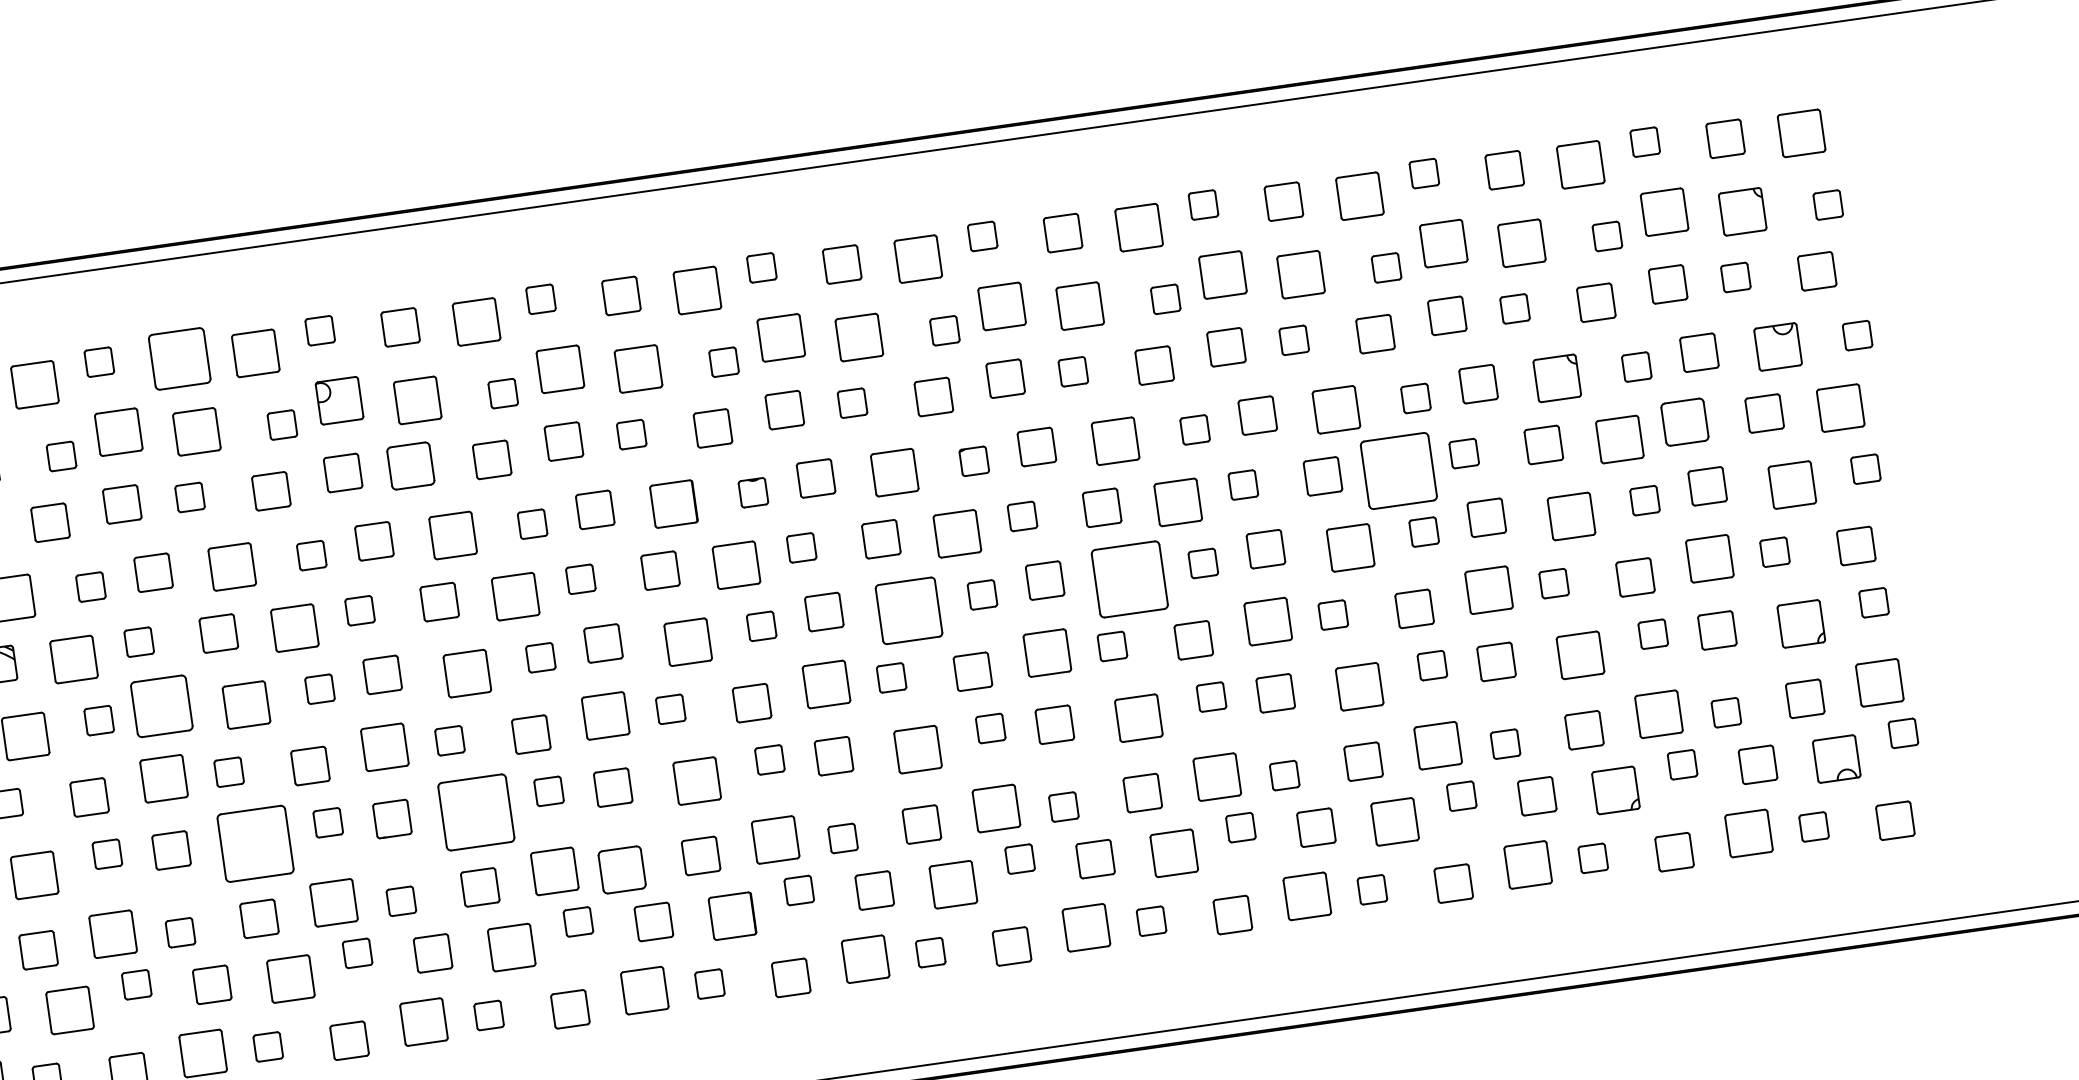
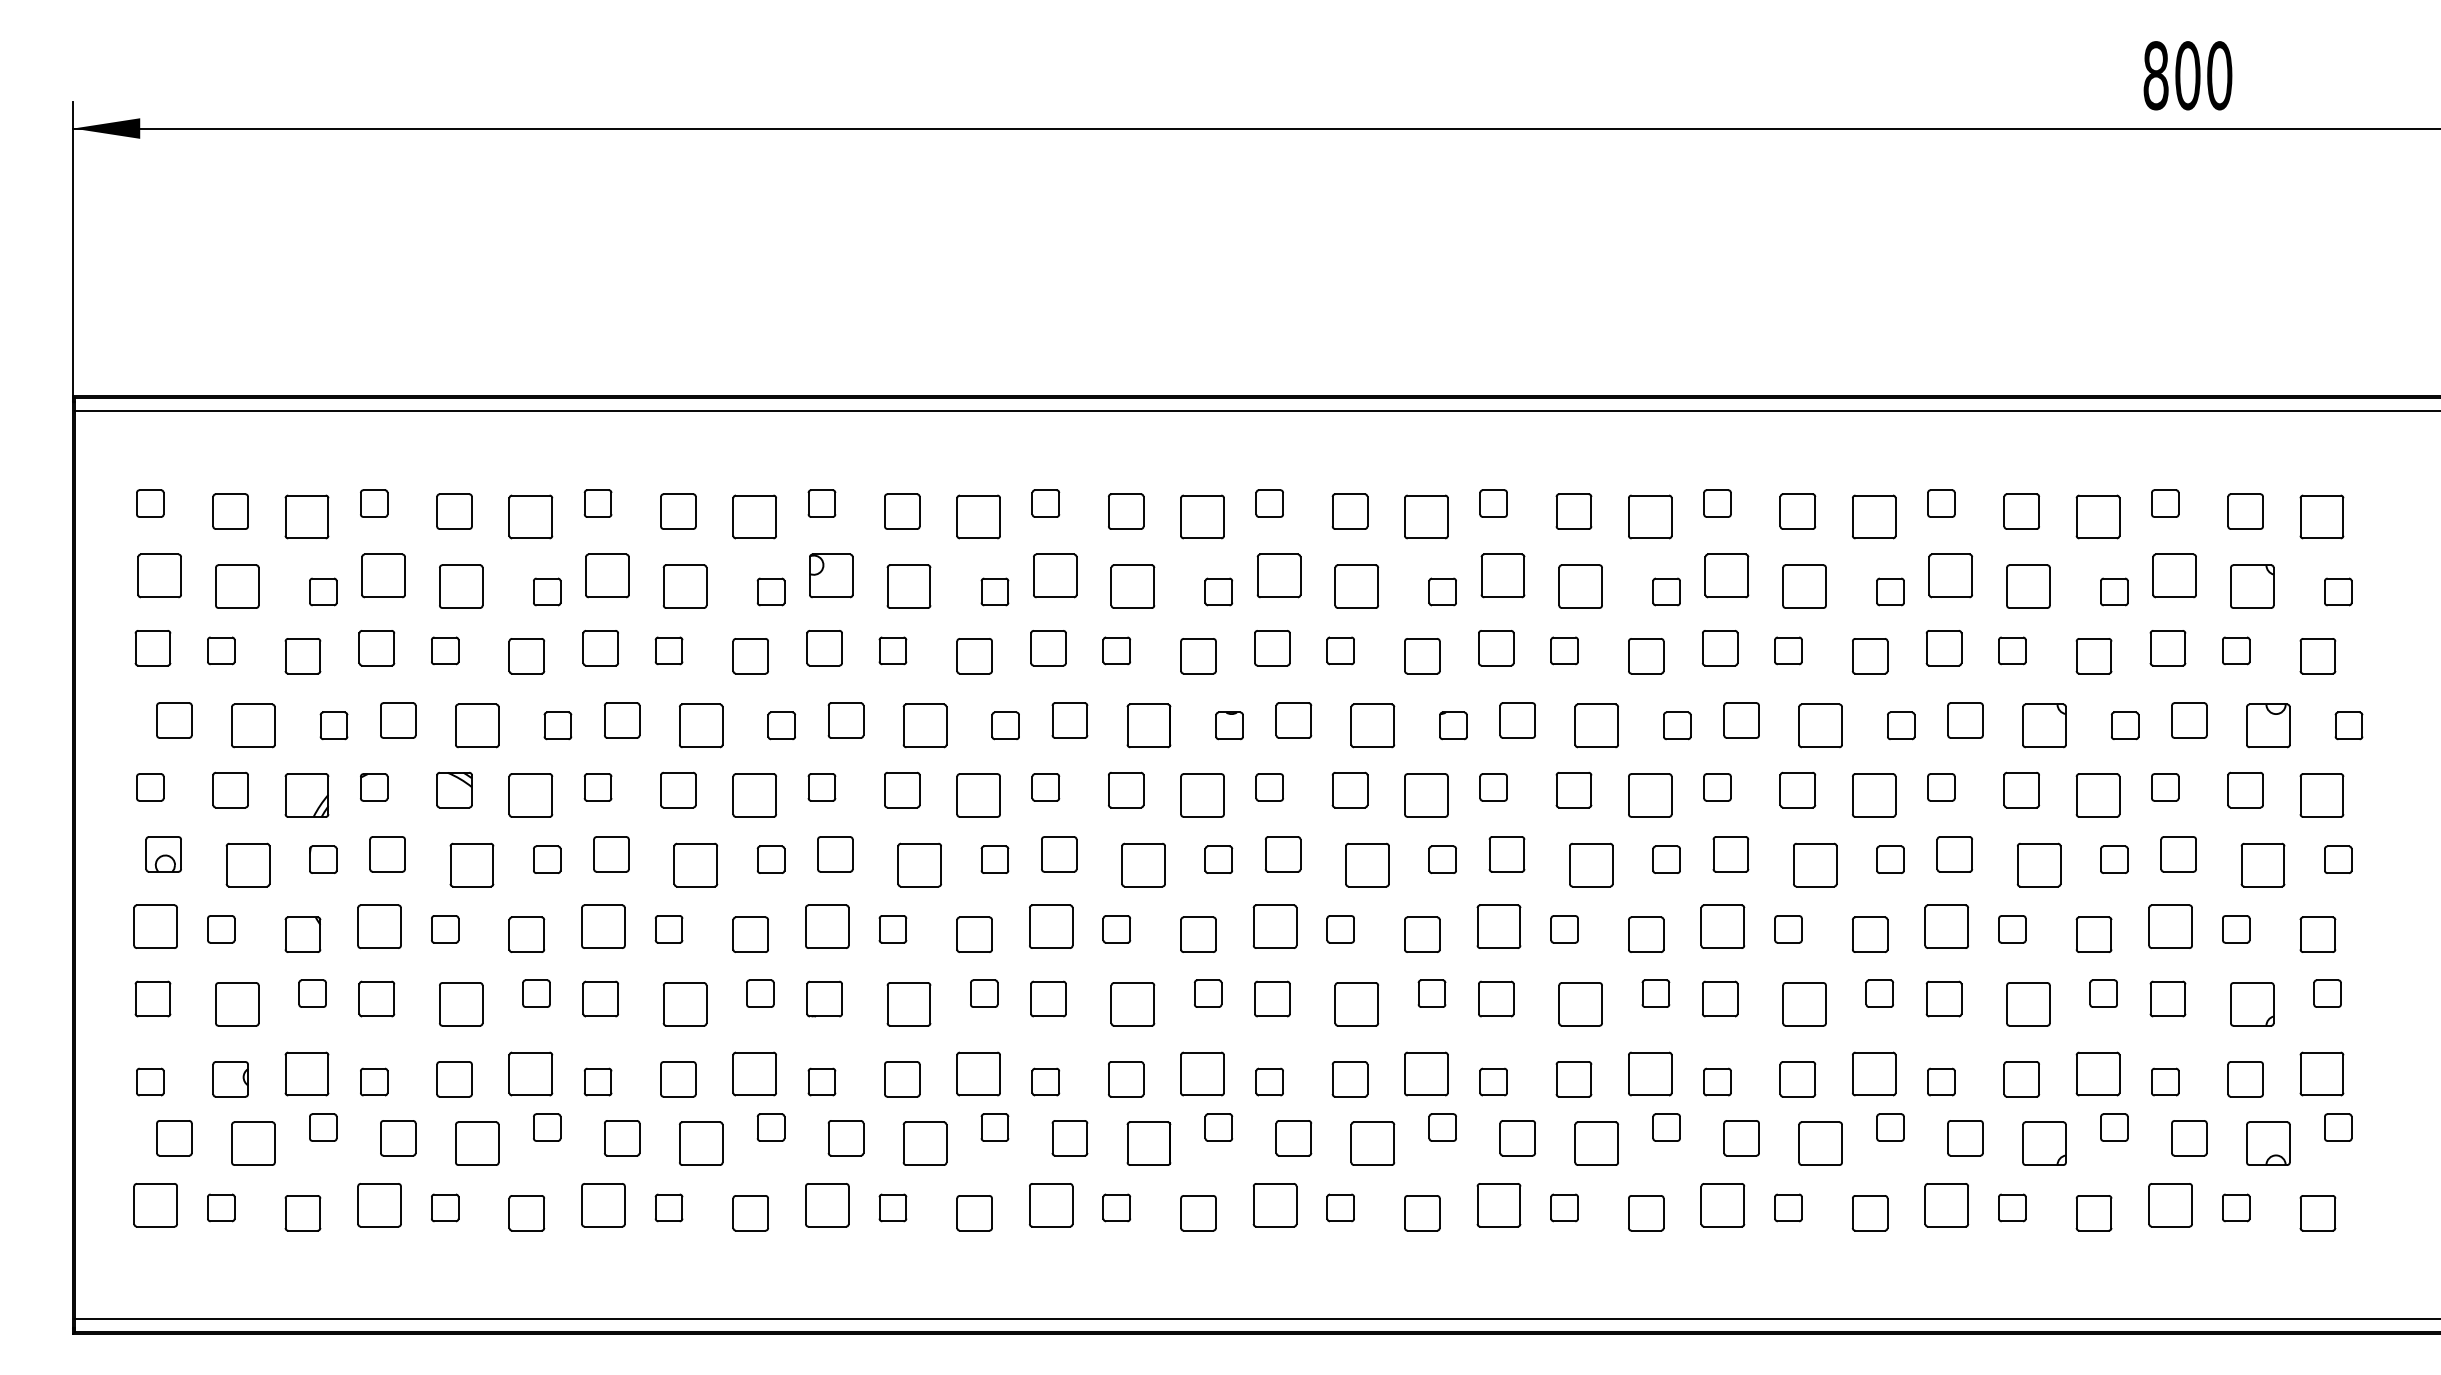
part: (179, 358) -> (678, 511), size x0.62
part: (1685, 422) -> (2165, 787), size x0.62
part: (410, 465) -> (892, 650), size x0.62
part: (1399, 470) -> (1874, 795), size x0.62
part: (1129, 578) -> (1591, 864), size x0.62
part: (908, 610) -> (1367, 864), size x0.71
part: (161, 706) -> (611, 854), size x0.62
part: (475, 812) -> (908, 1004), size x0.62
part: (254, 844) -> (684, 1004), size x0.62
part: (621, 869) -> (1045, 1081), size x0.62

